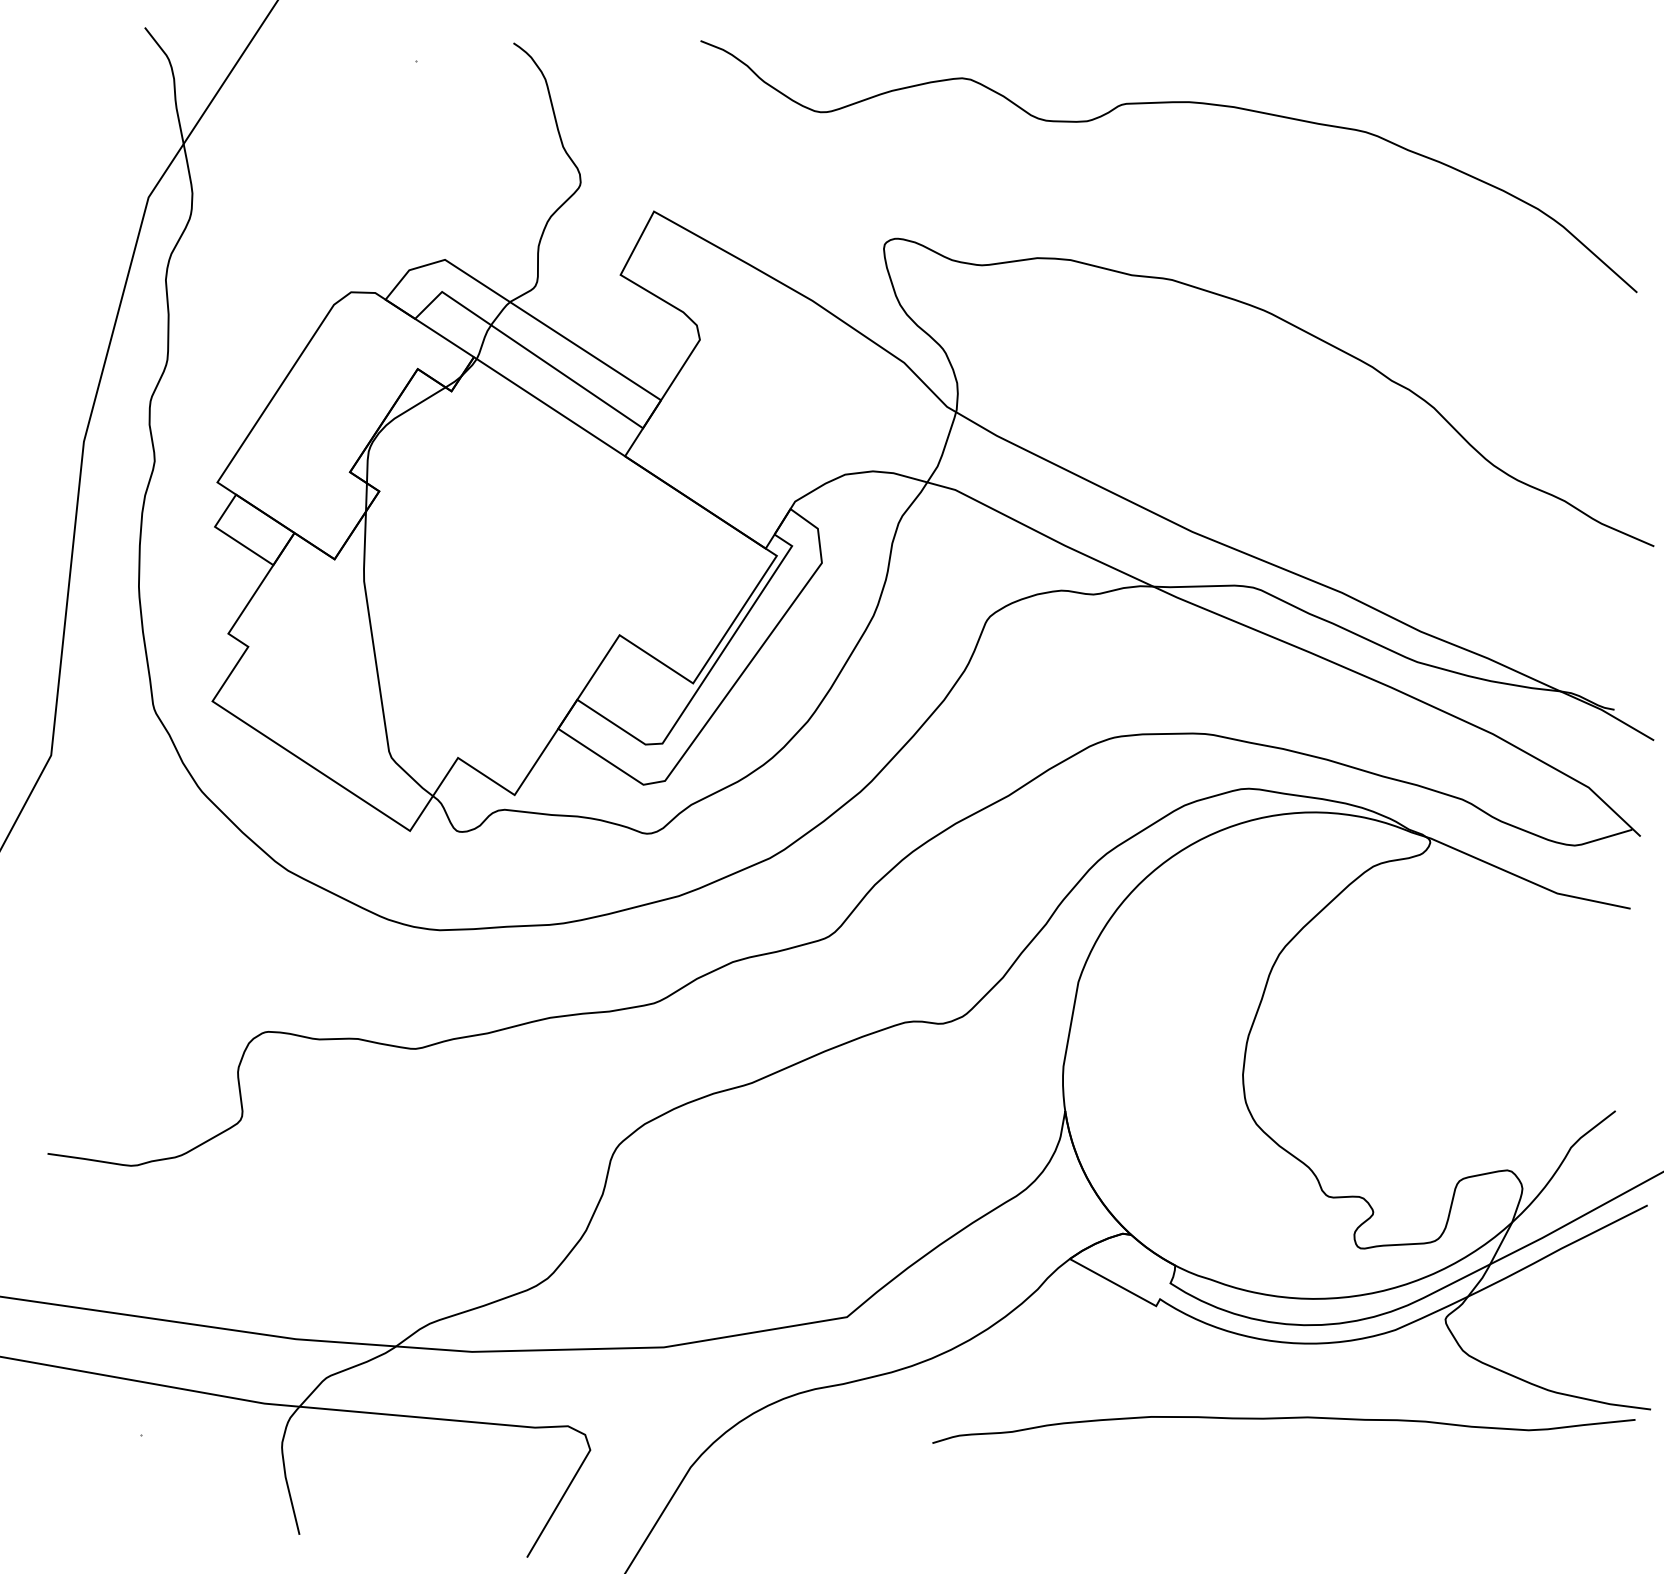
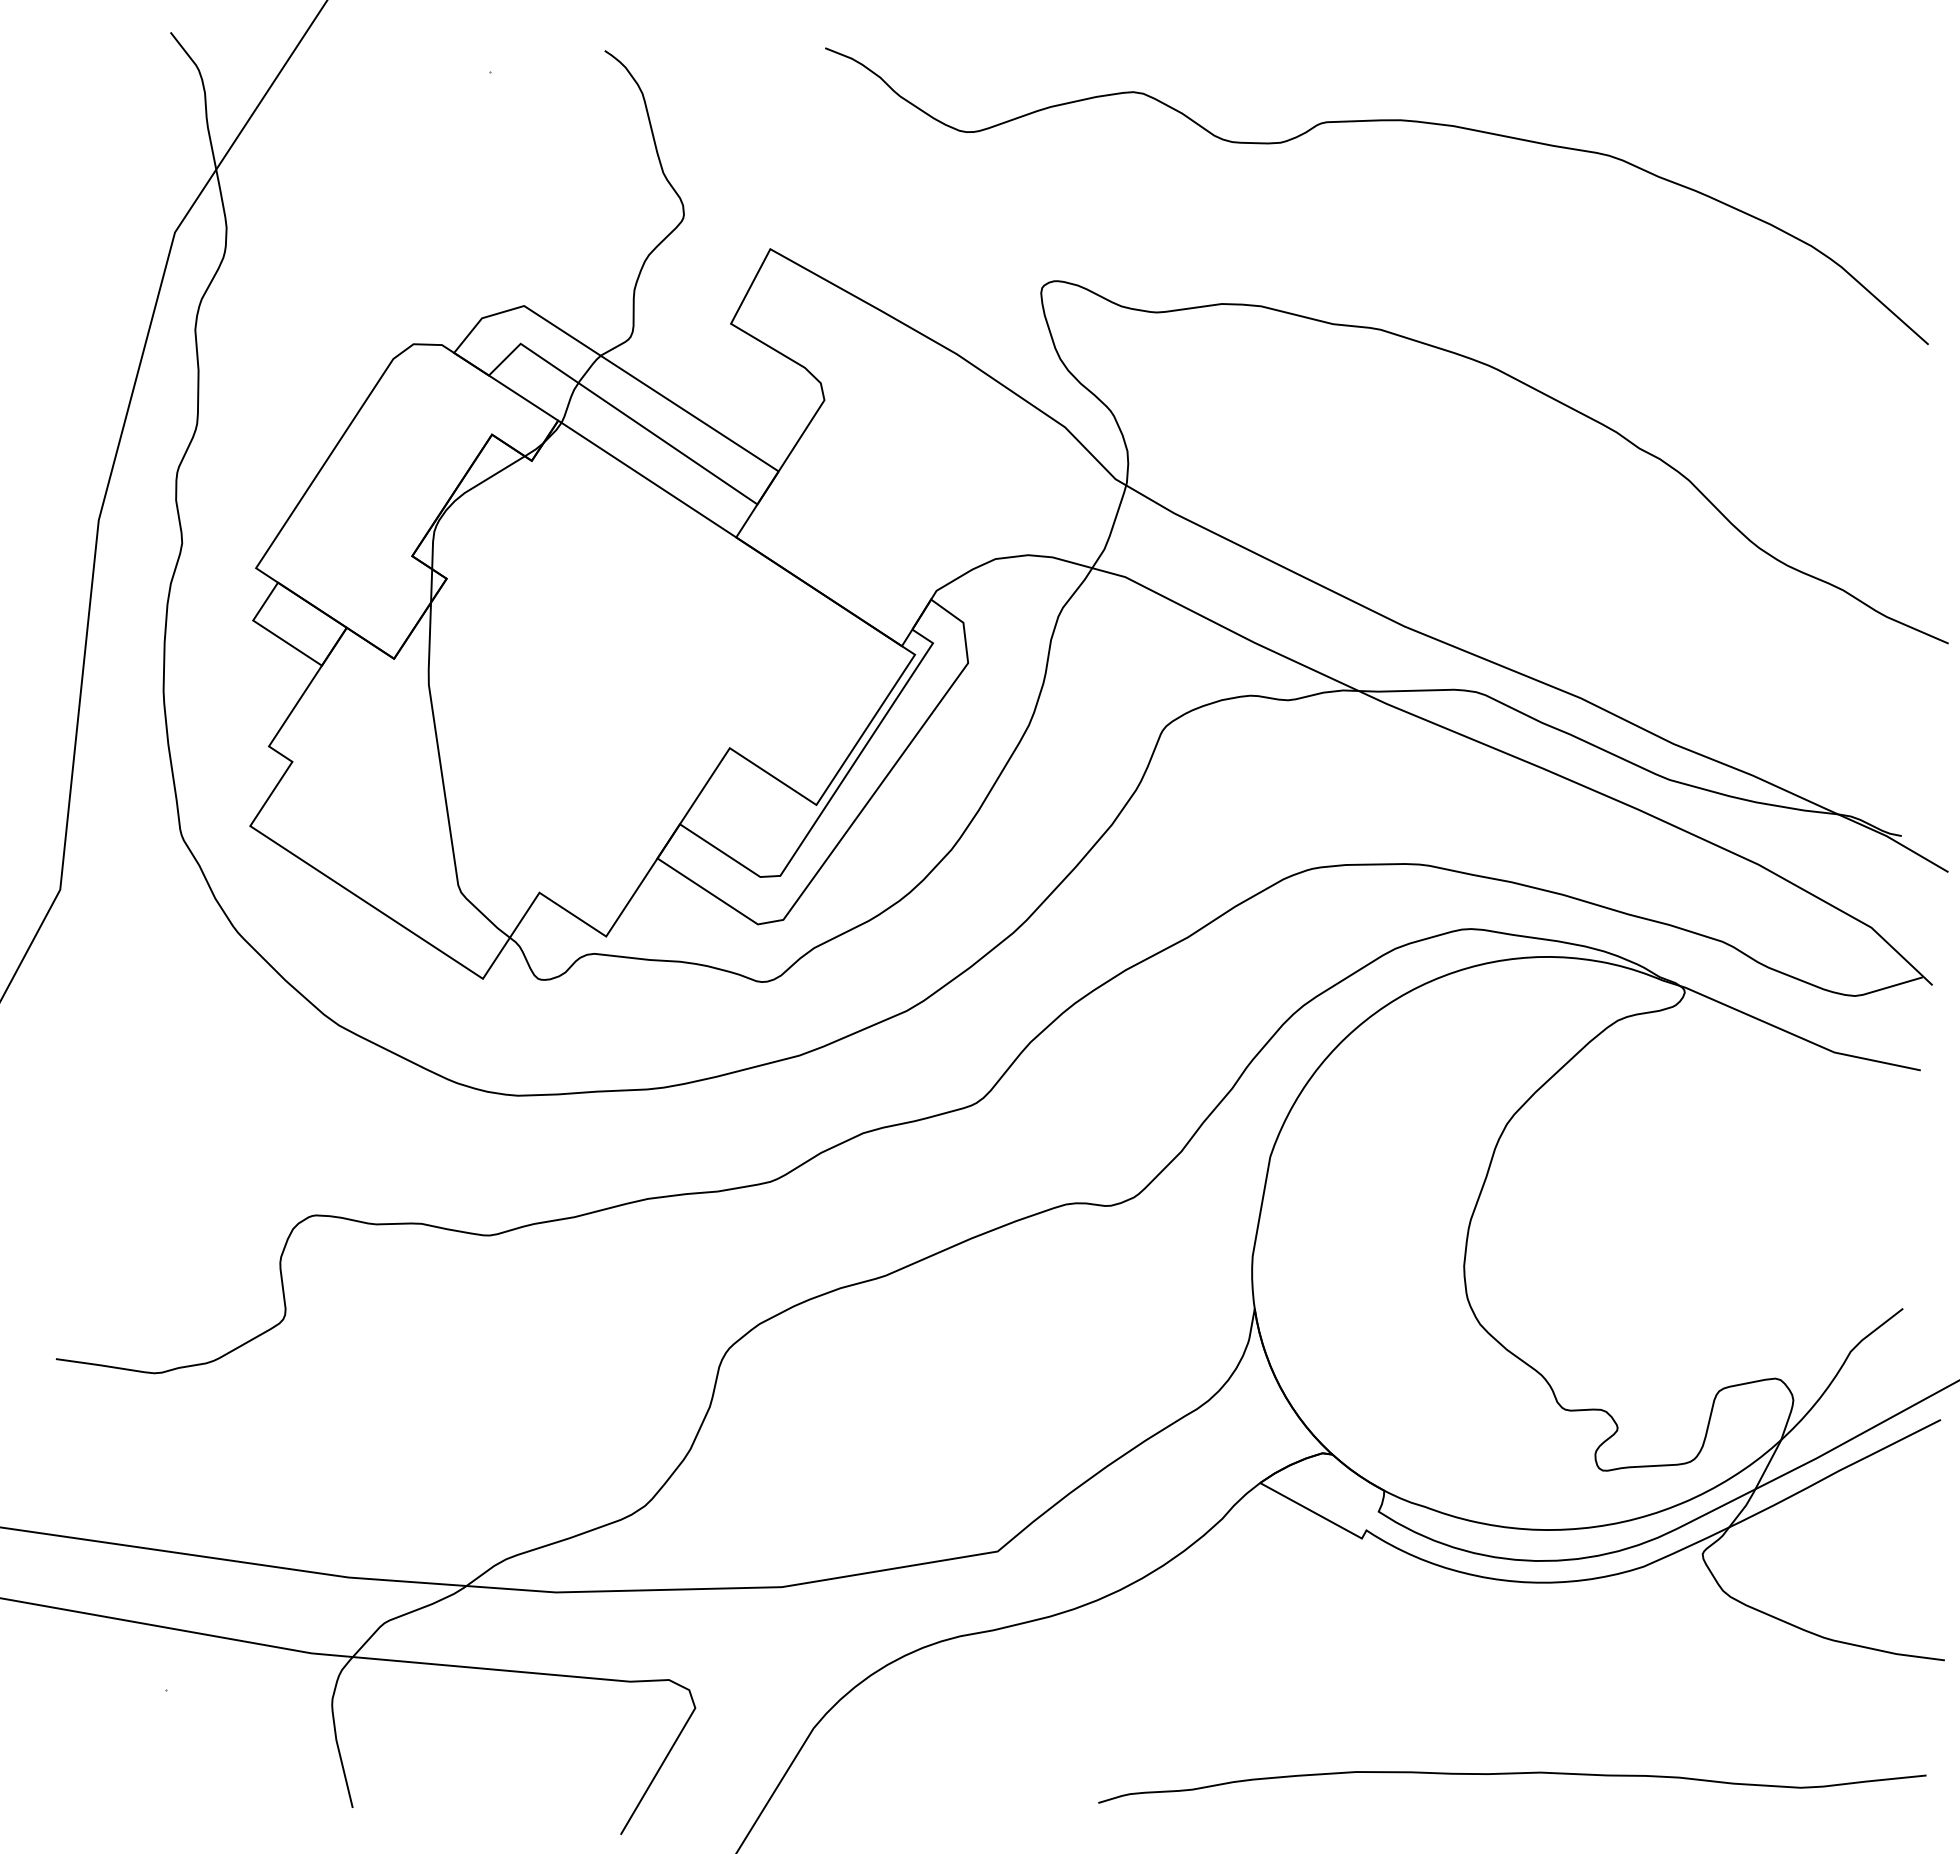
curve: (1284, 1419) -> (1512, 1774), moved

